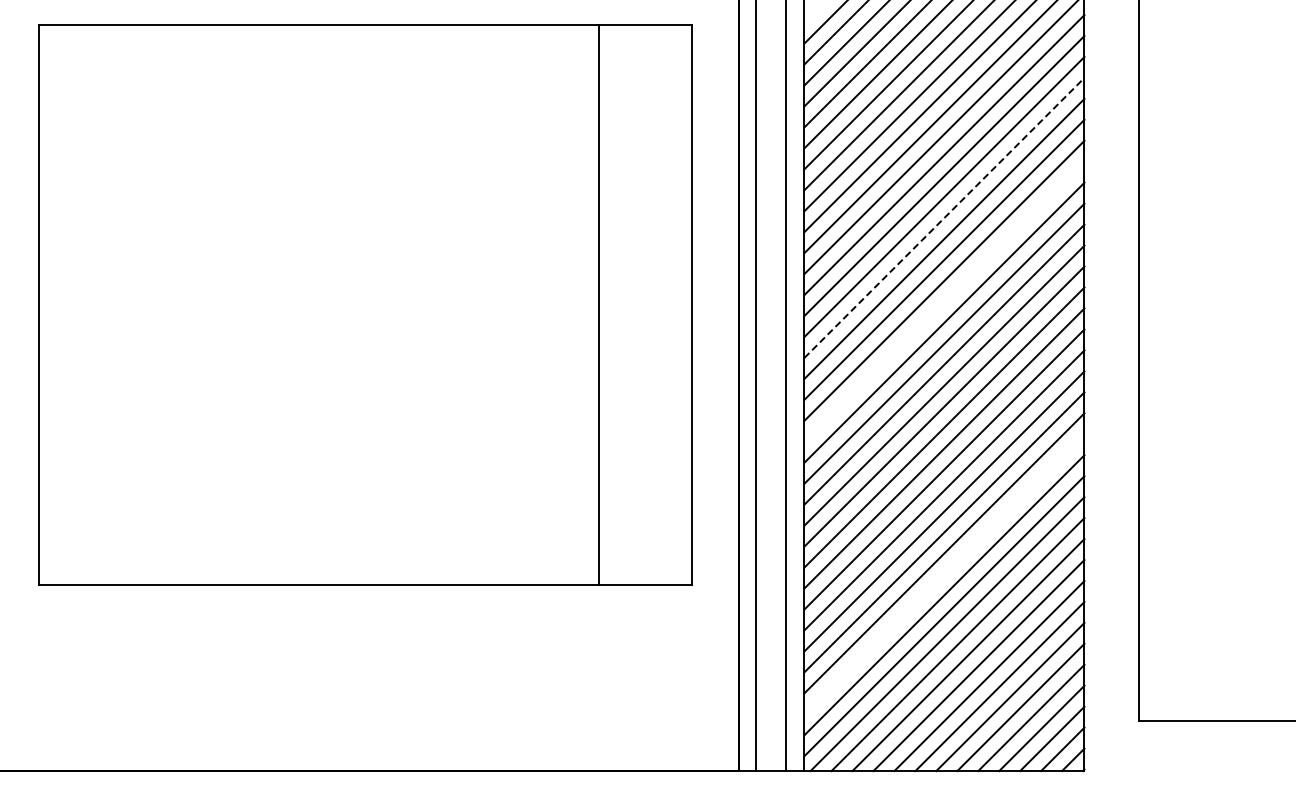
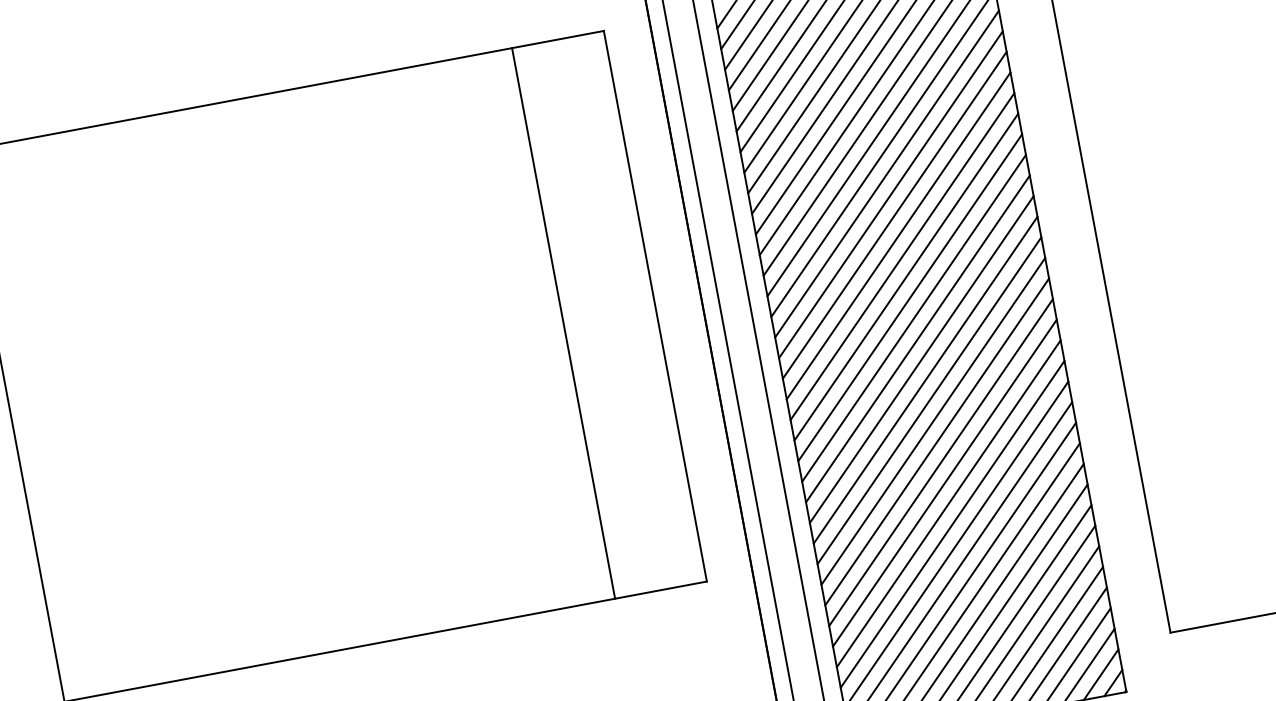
line: (944, 217) -> (887, 173), dashed -> solid
line: (944, 301) -> (902, 256), added
line: (944, 574) -> (952, 524), added

